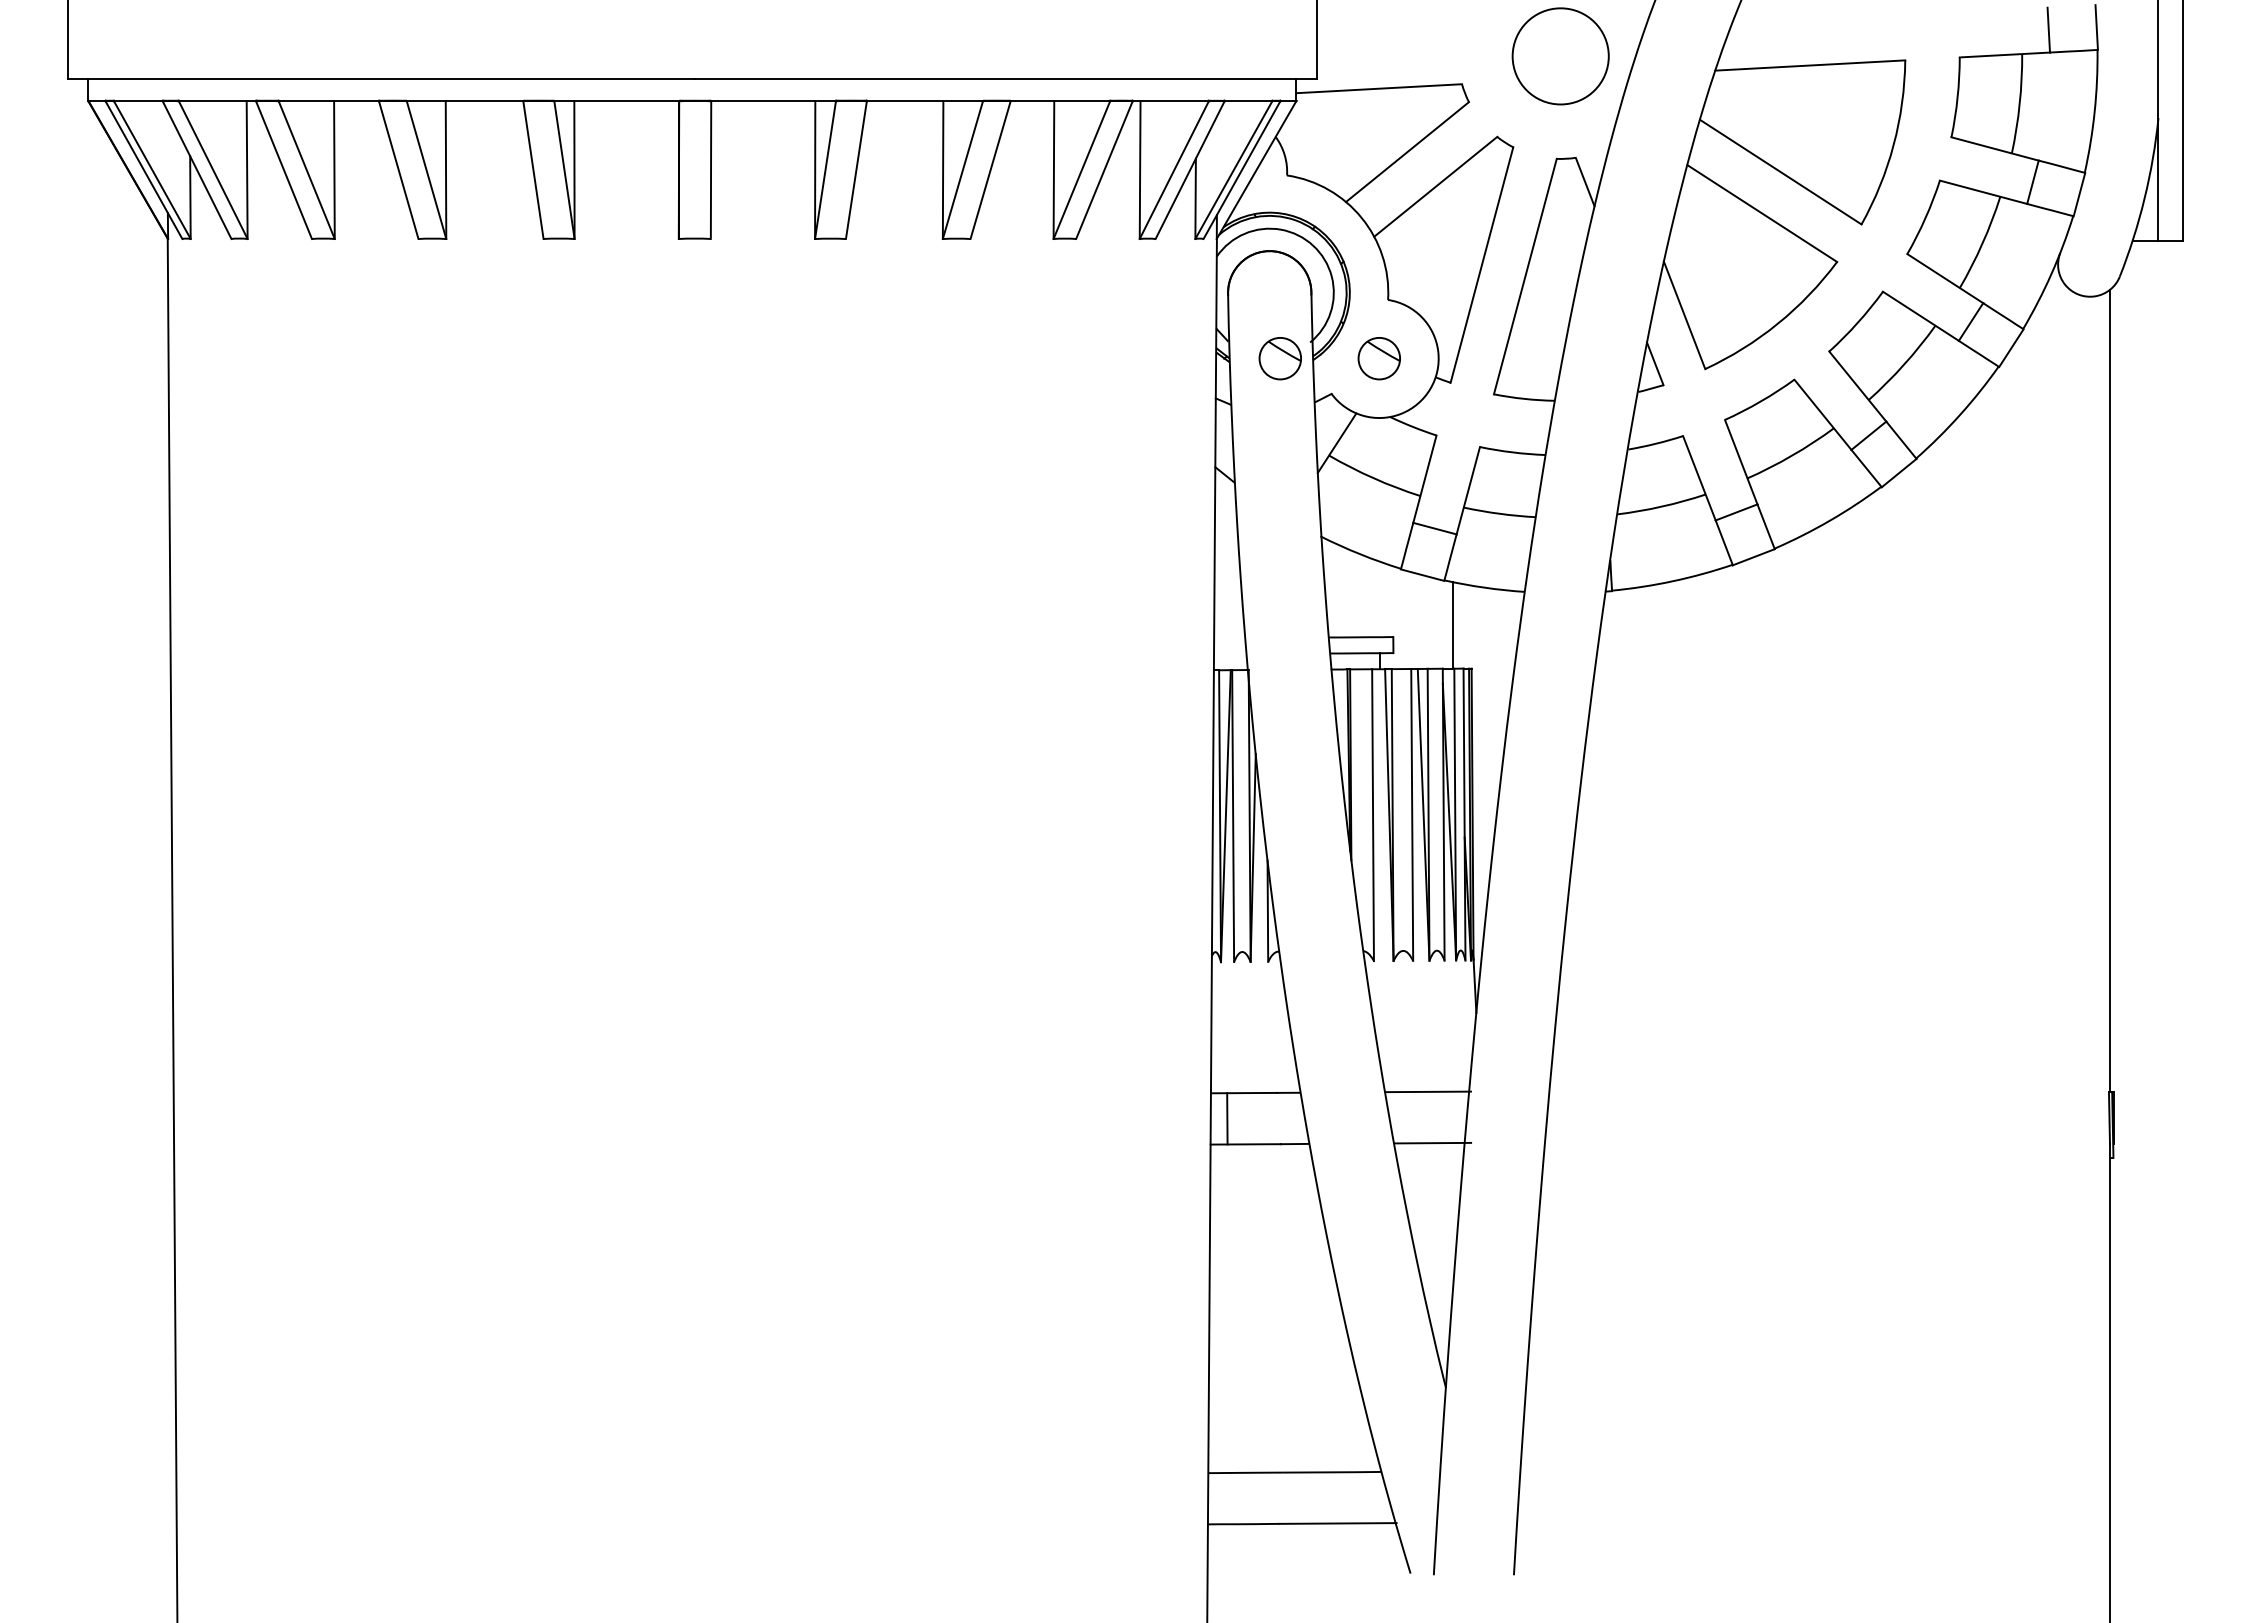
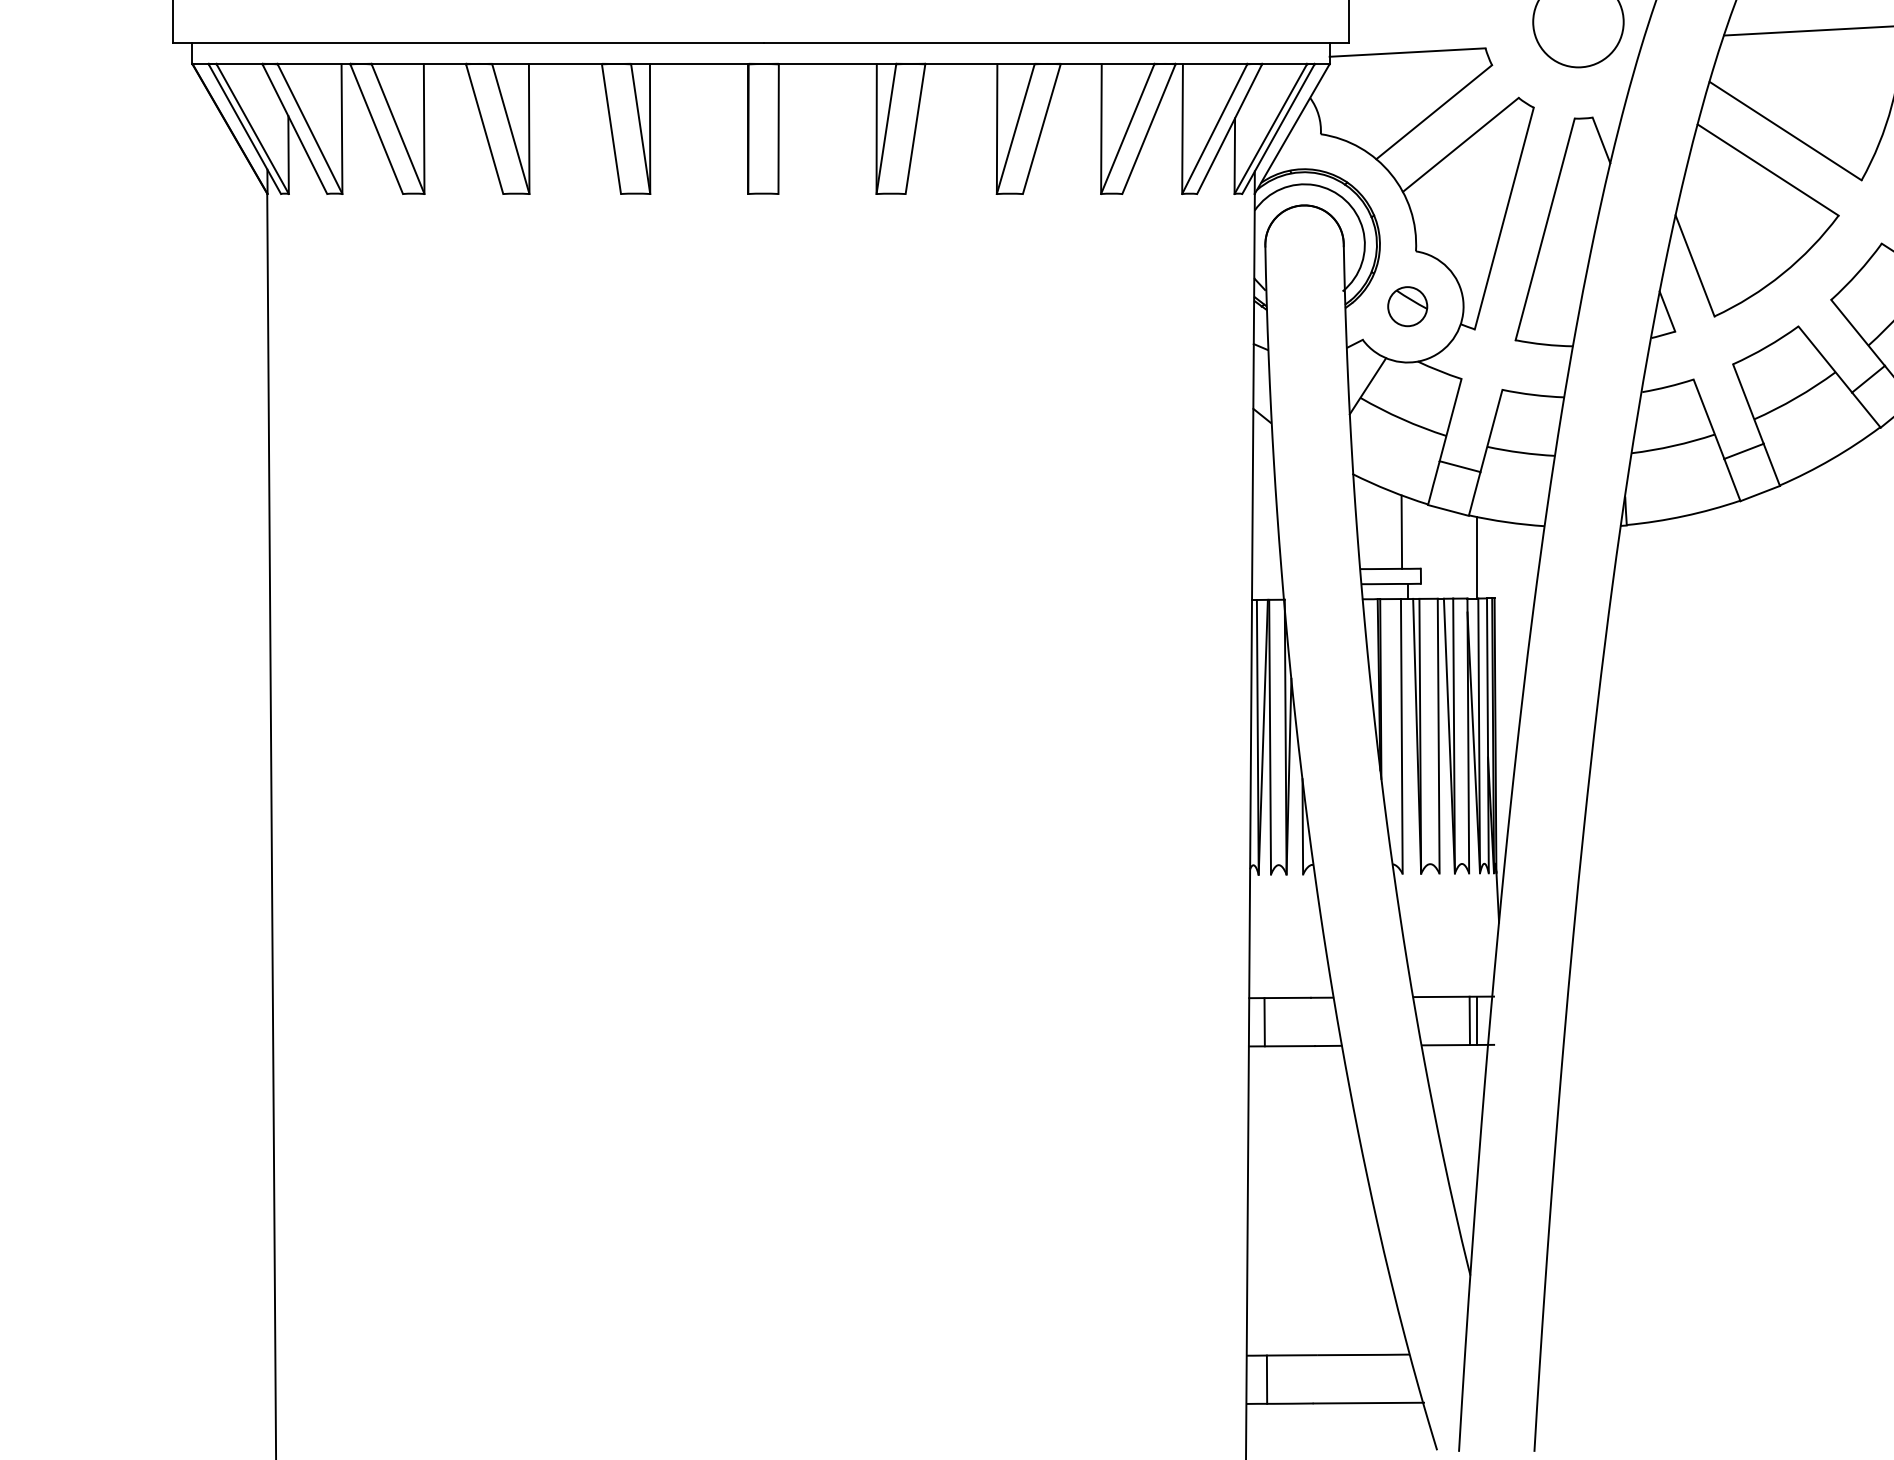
part: (1279, 358) -> (1313, 306), removed
line: (1372, 598) -> (1401, 532), added
line: (1445, 1117) -> (1470, 1020), added
line: (1453, 1117) -> (1477, 1020), added
line: (1229, 1498) -> (1266, 1379), added

